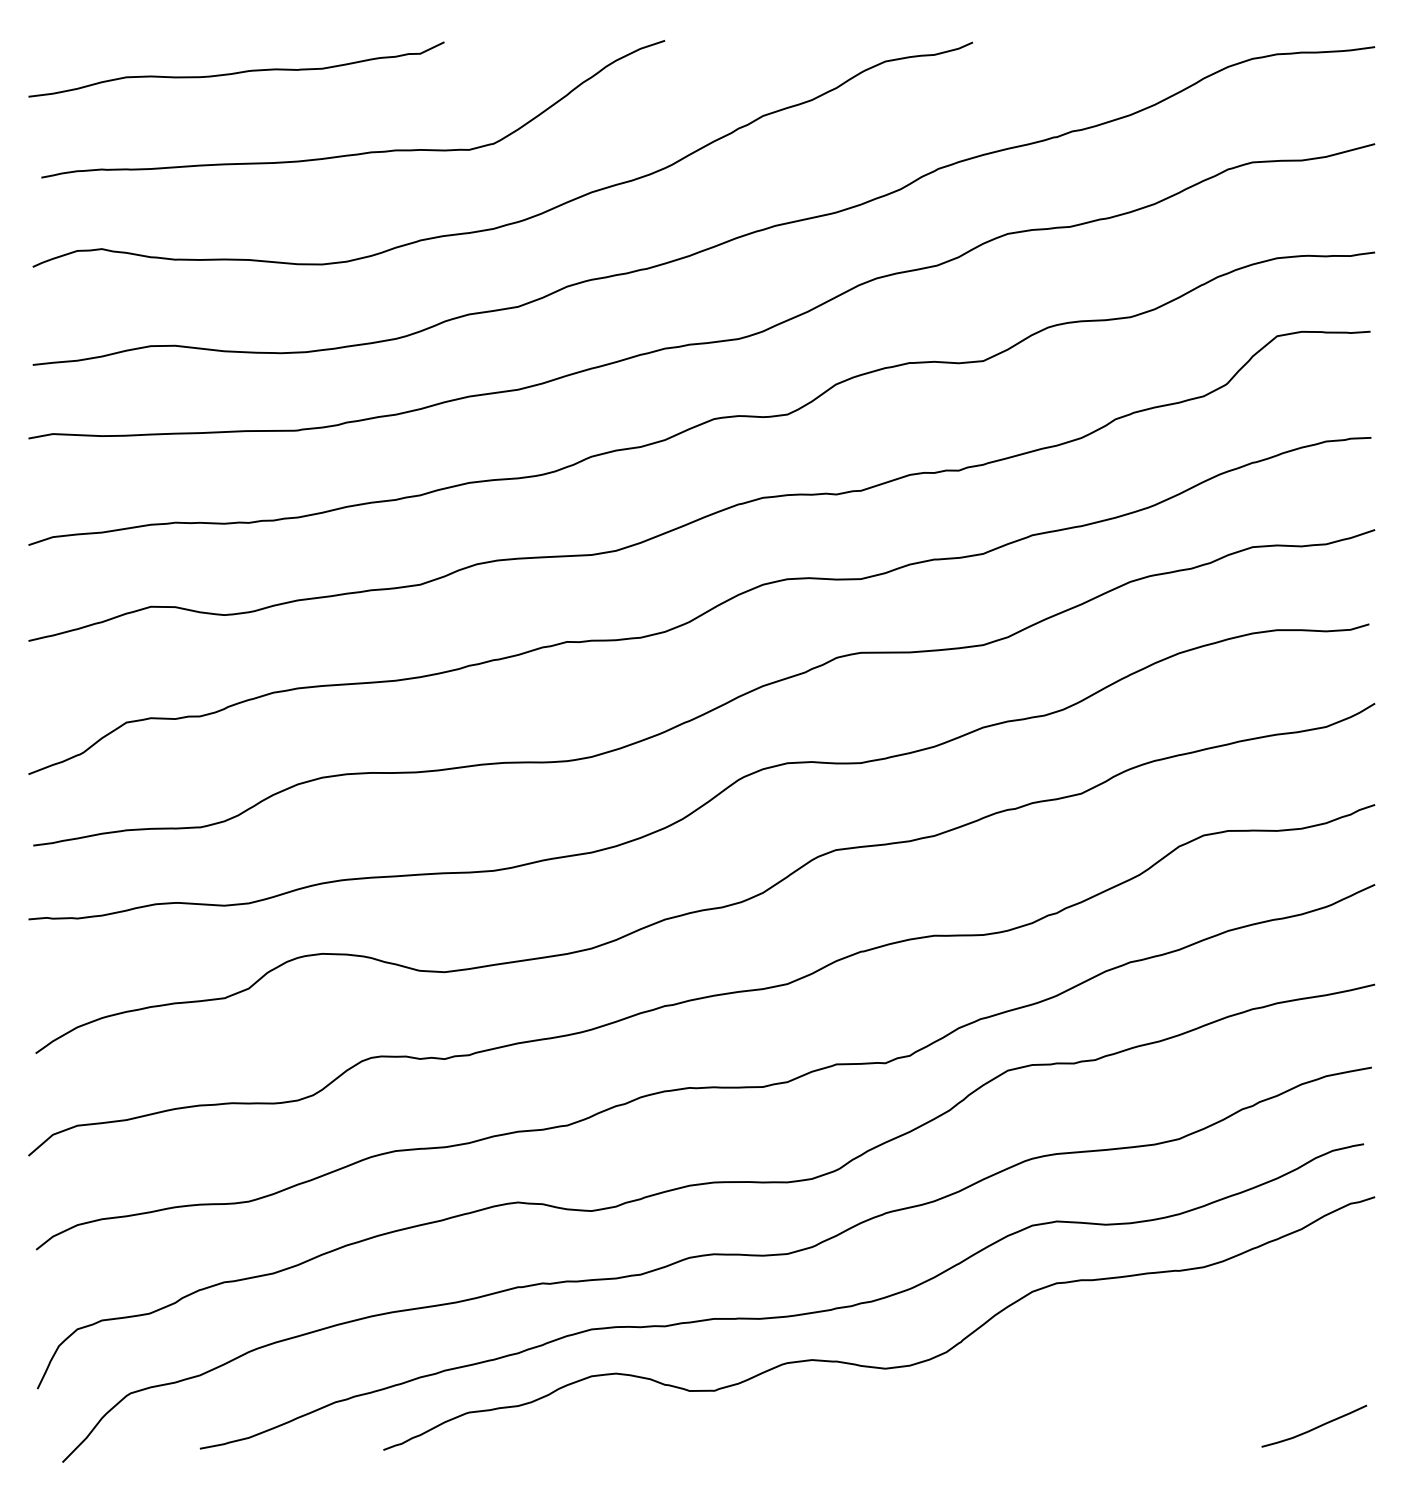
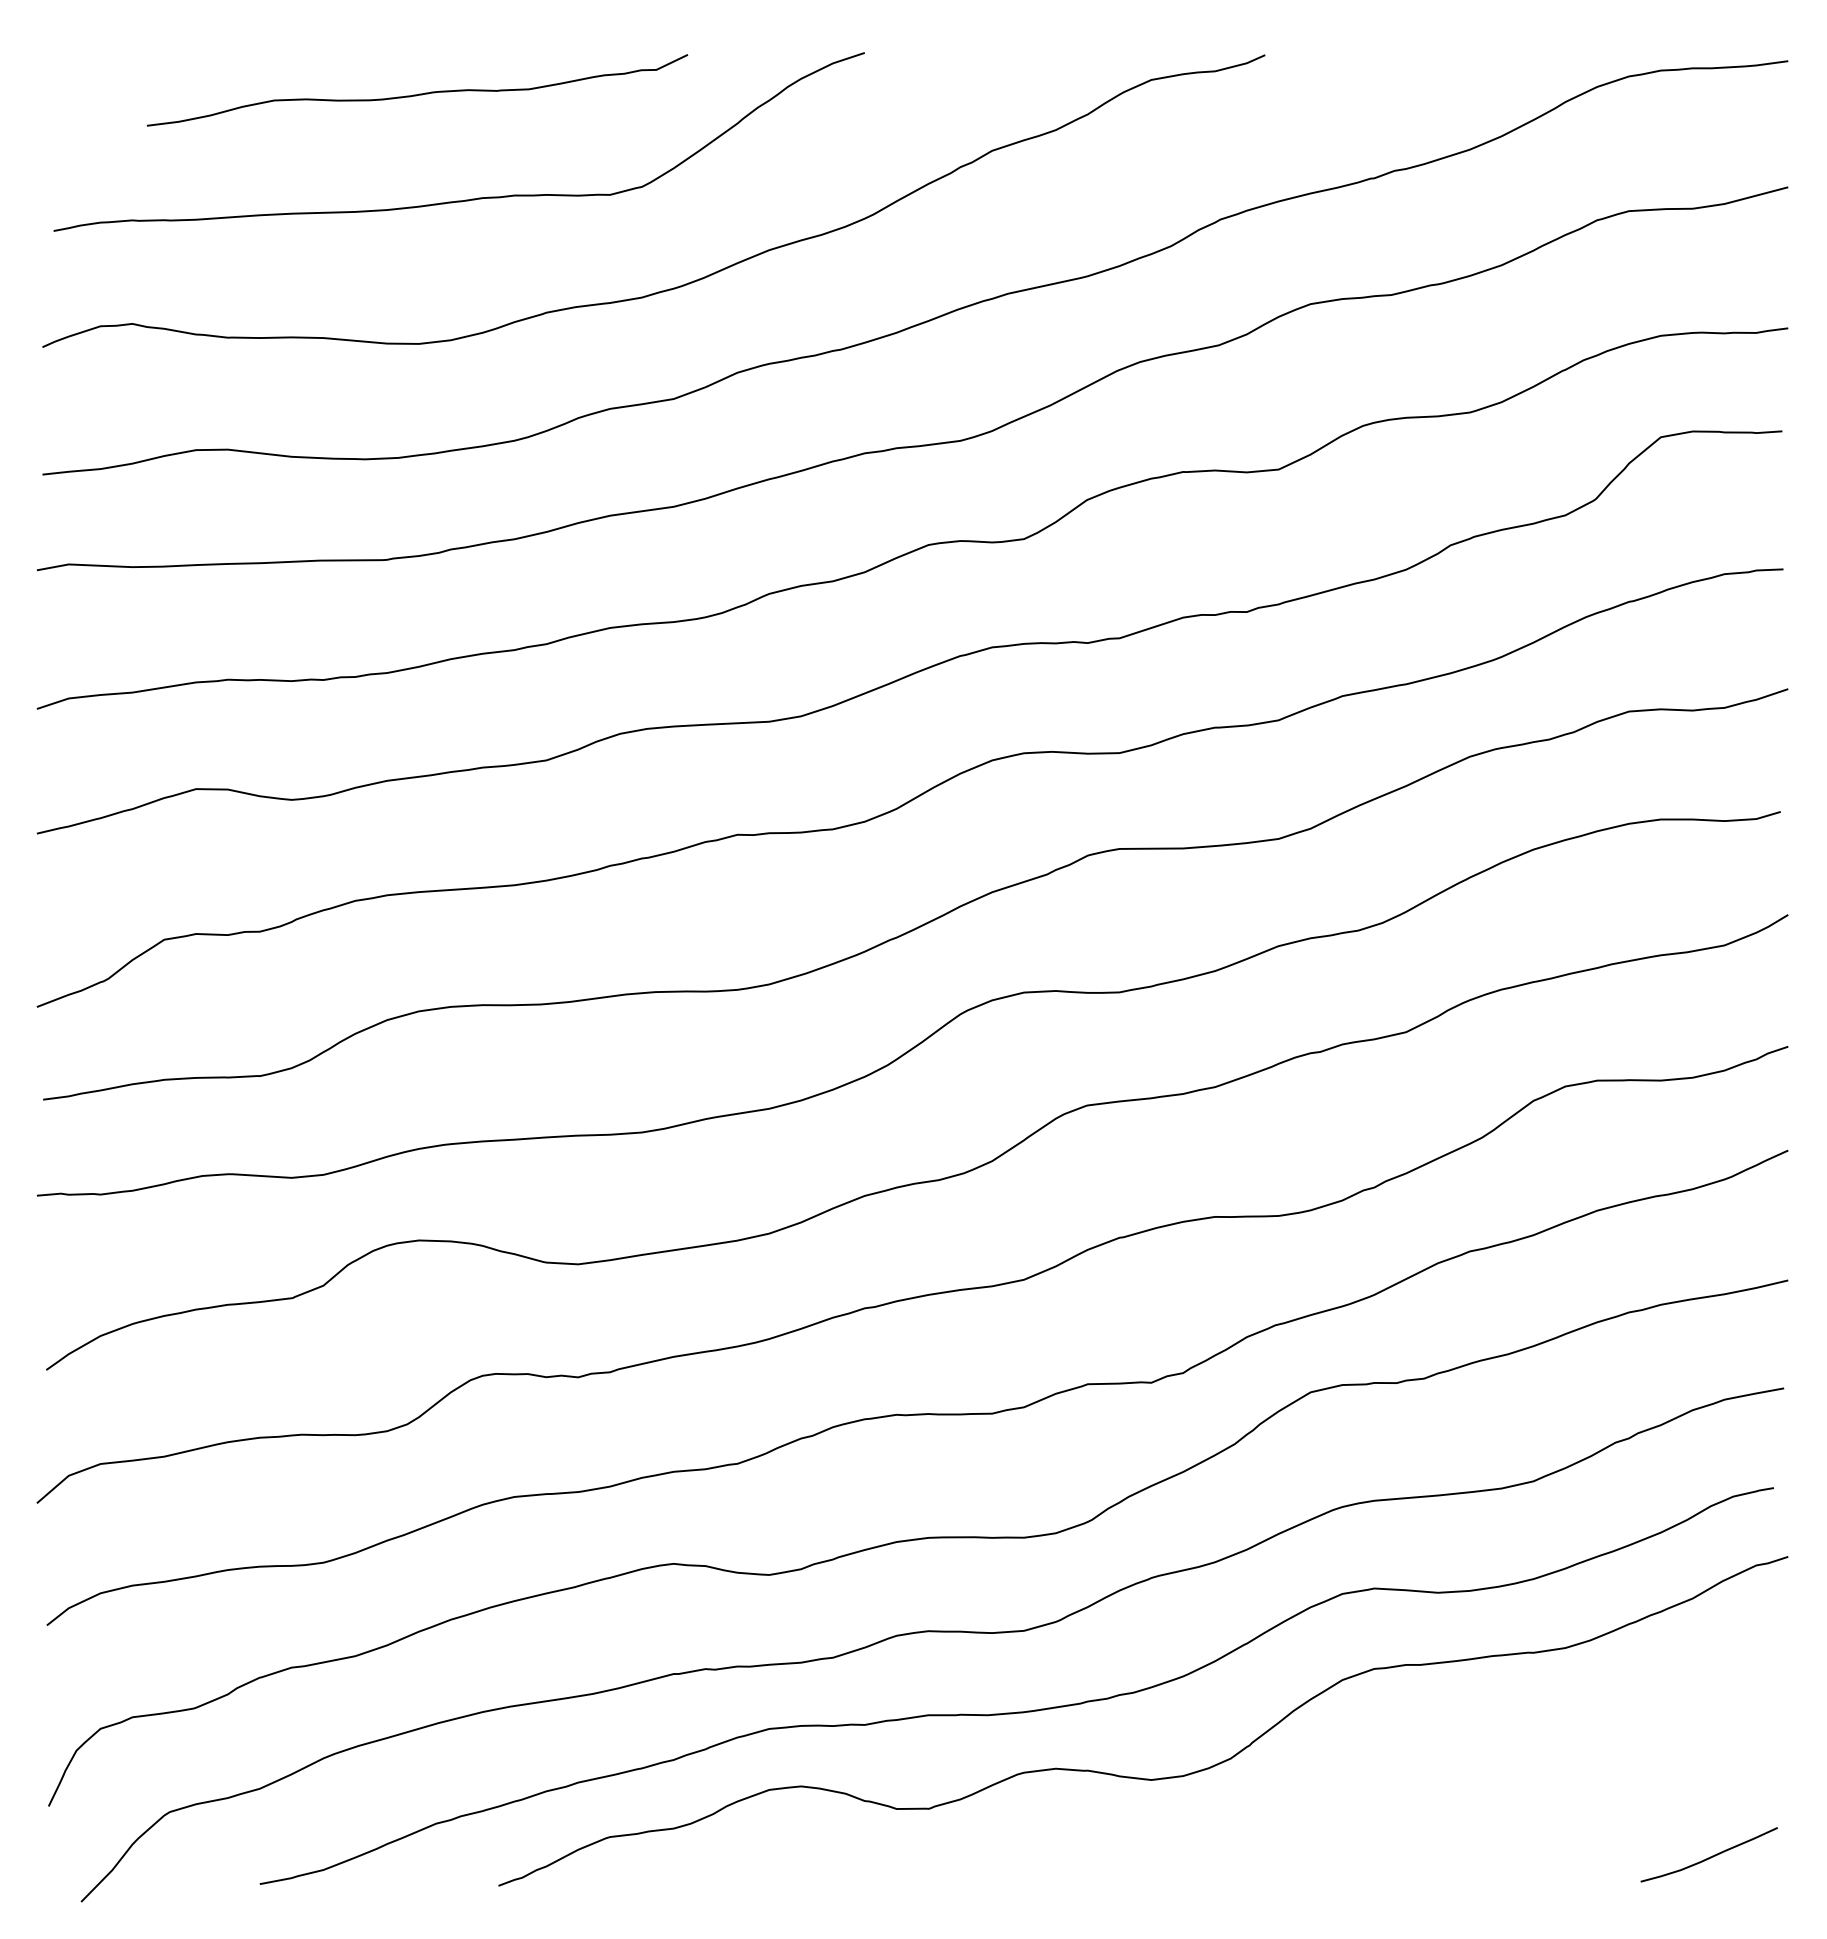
curve: (238, 71) -> (419, 93), moved

